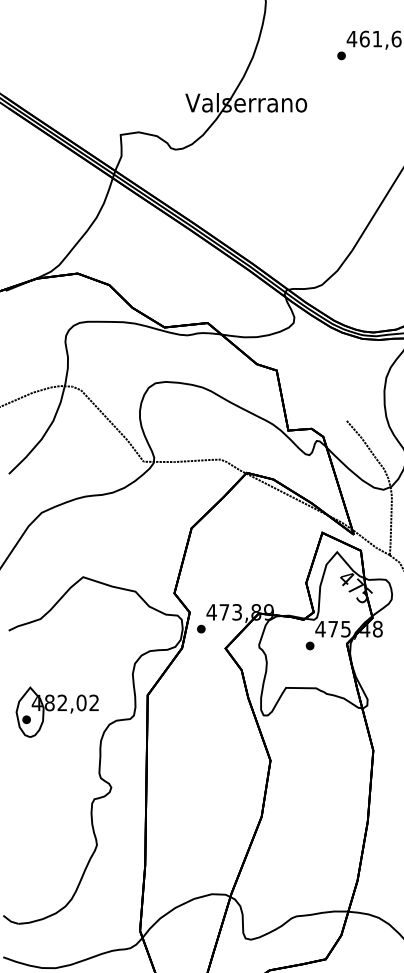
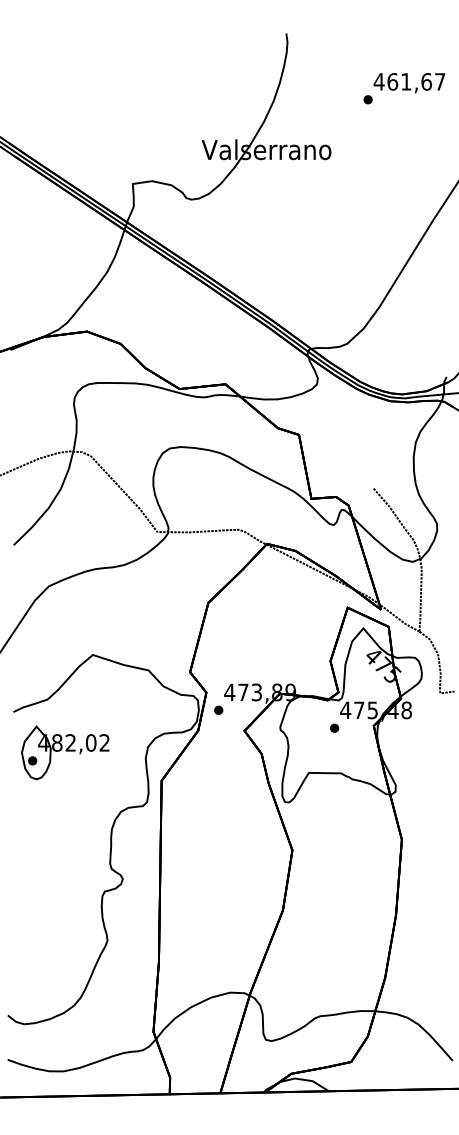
part: (57, 711) -> (65, 752), moved

